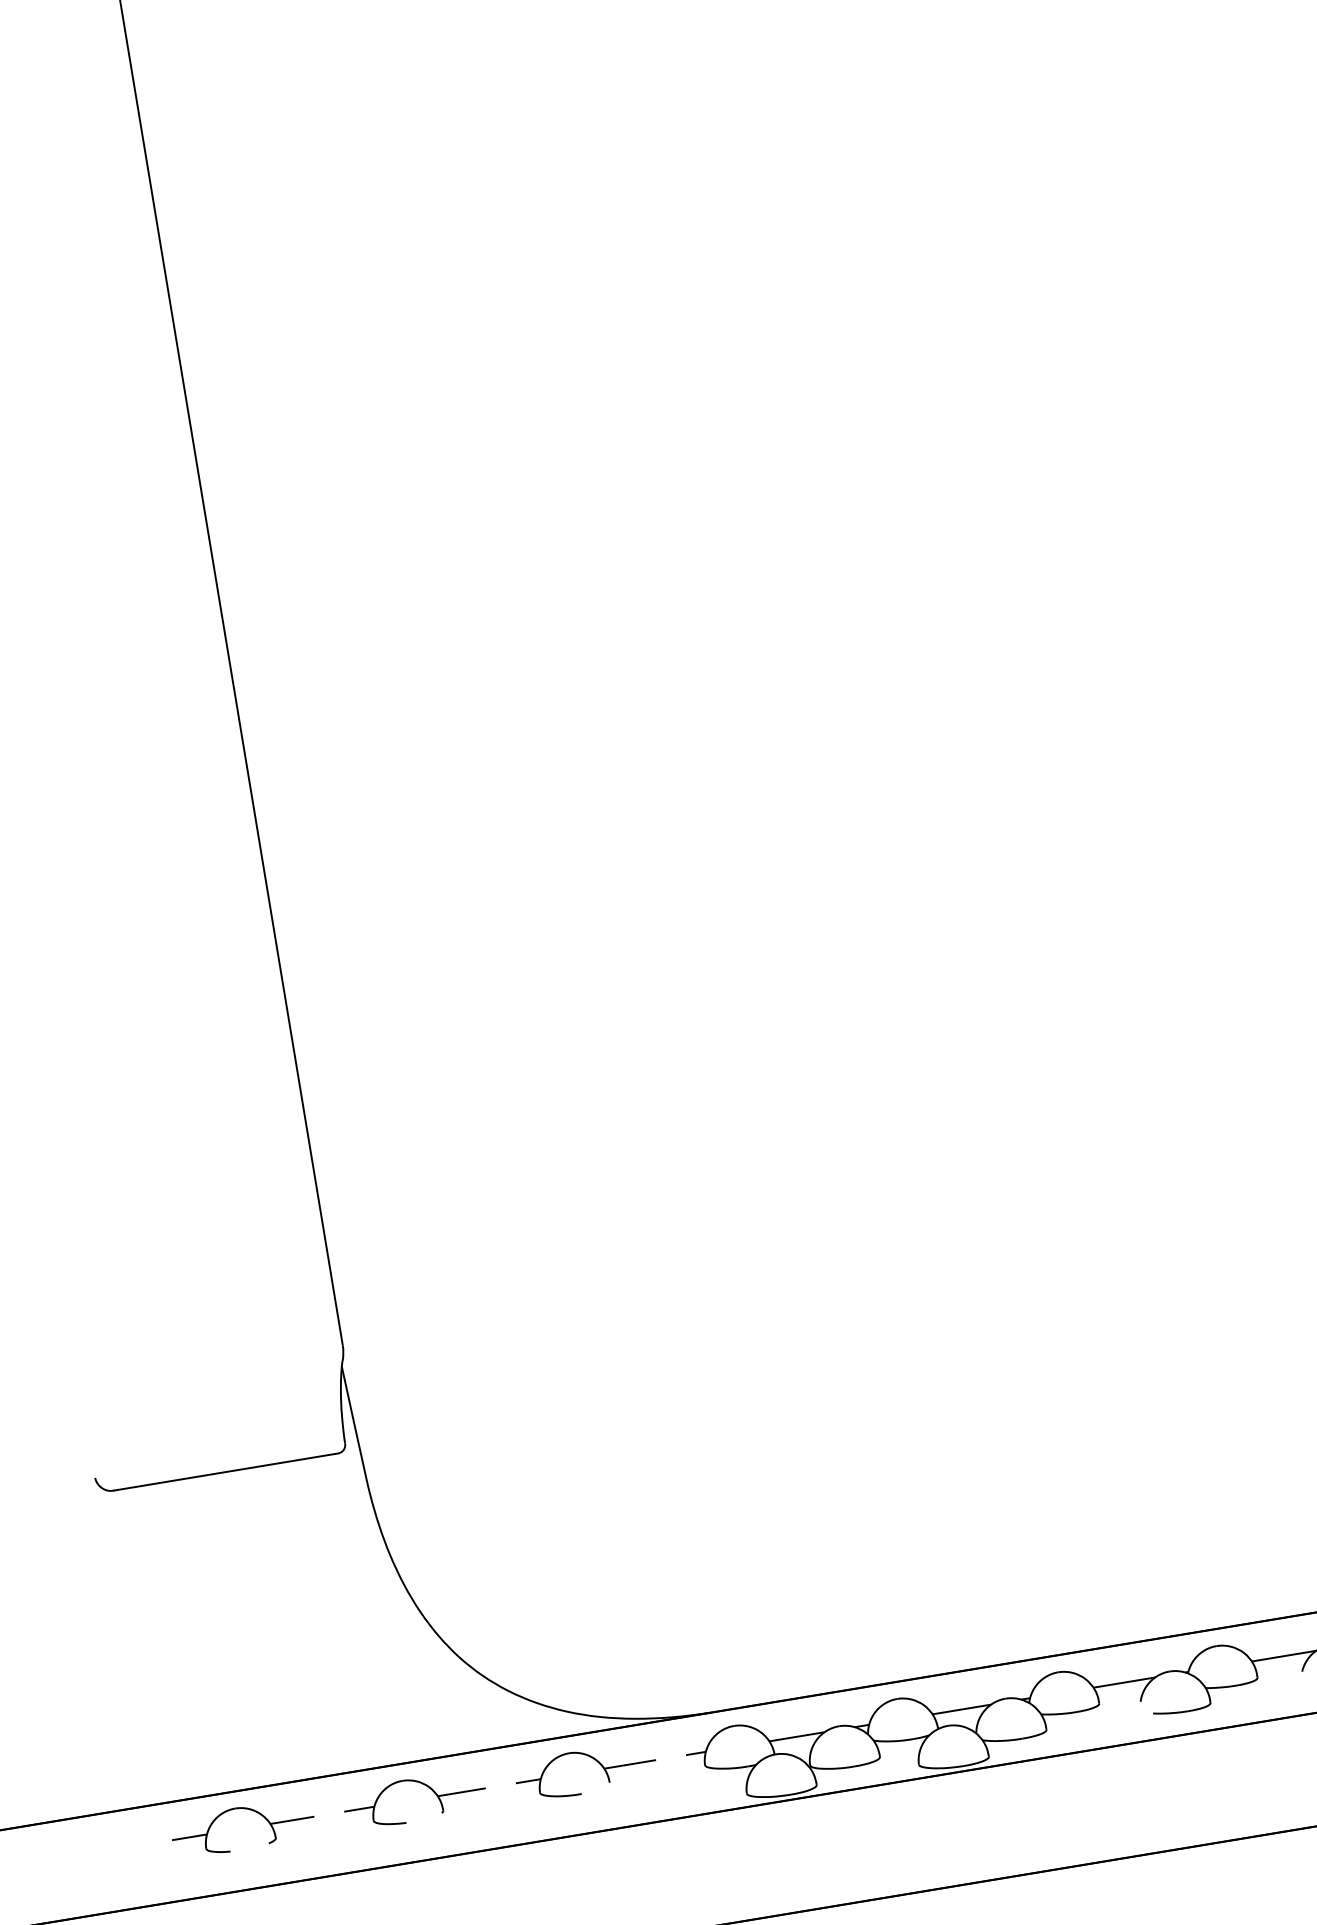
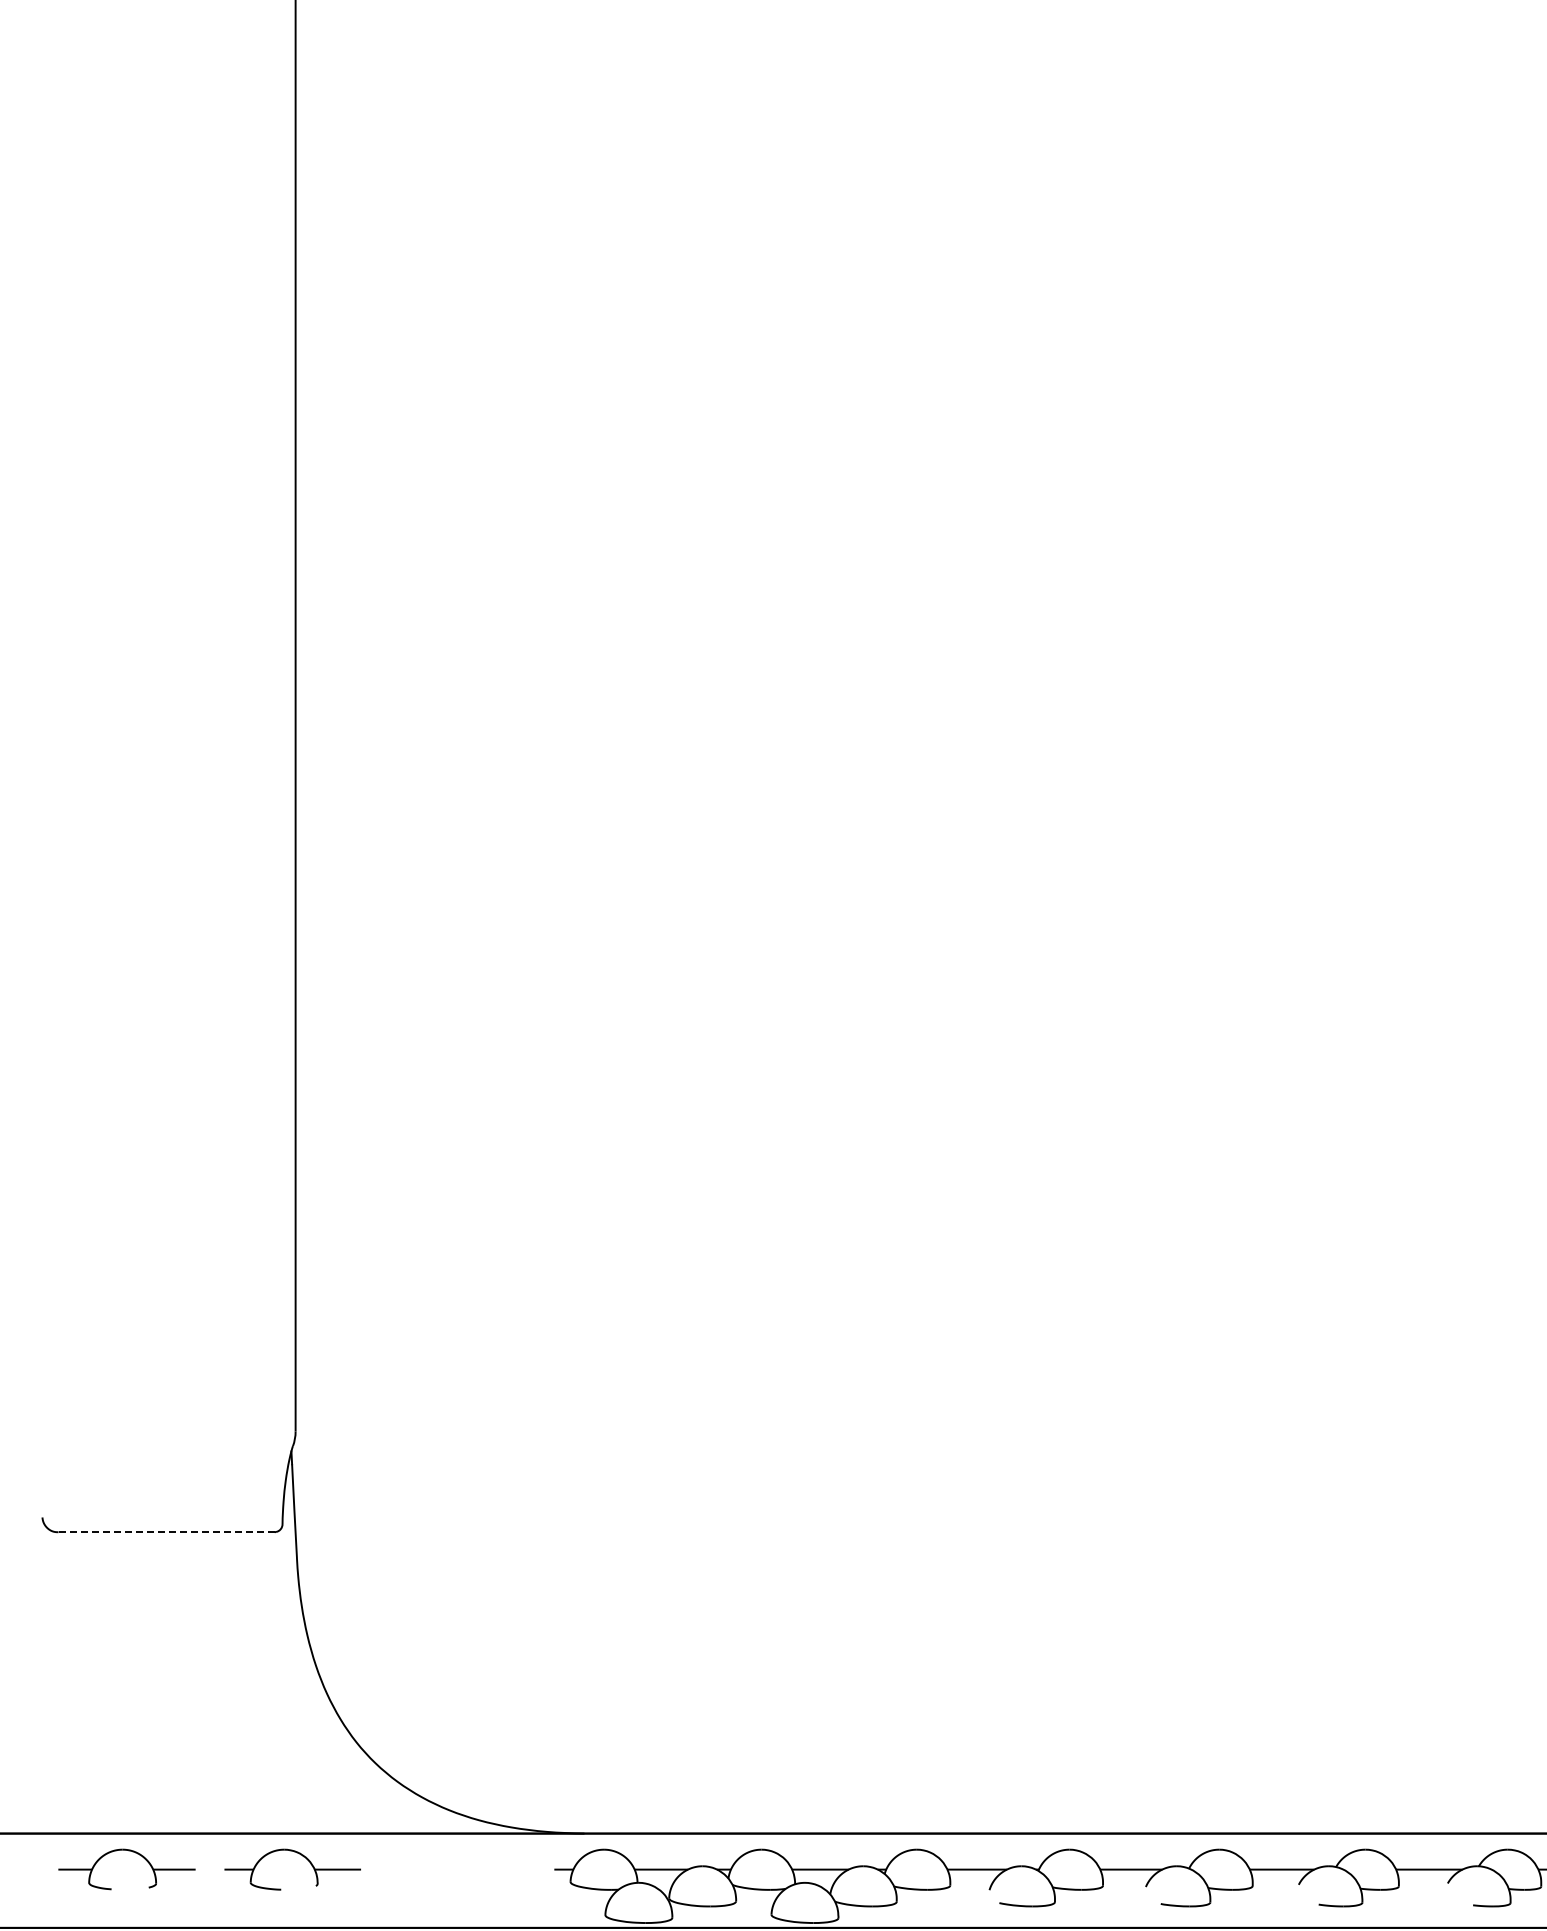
line: (226, 1472) -> (166, 1532), solid -> dashed
part: (593, 1759) -> (466, 1859), removed

